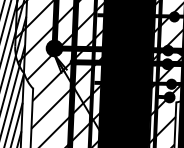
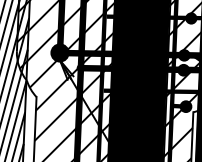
fill: (171, 84) -> (188, 92), removed

